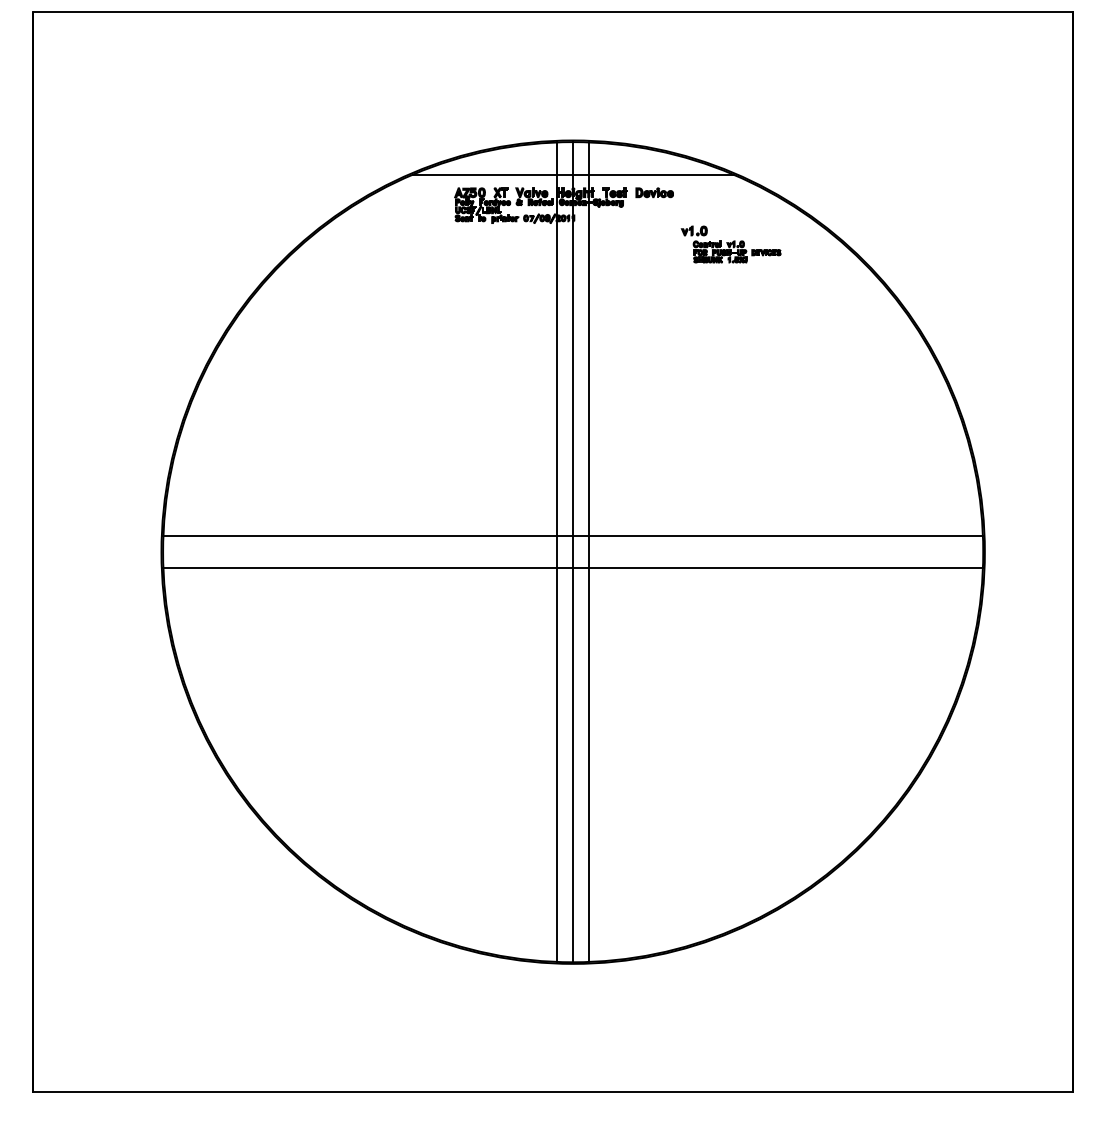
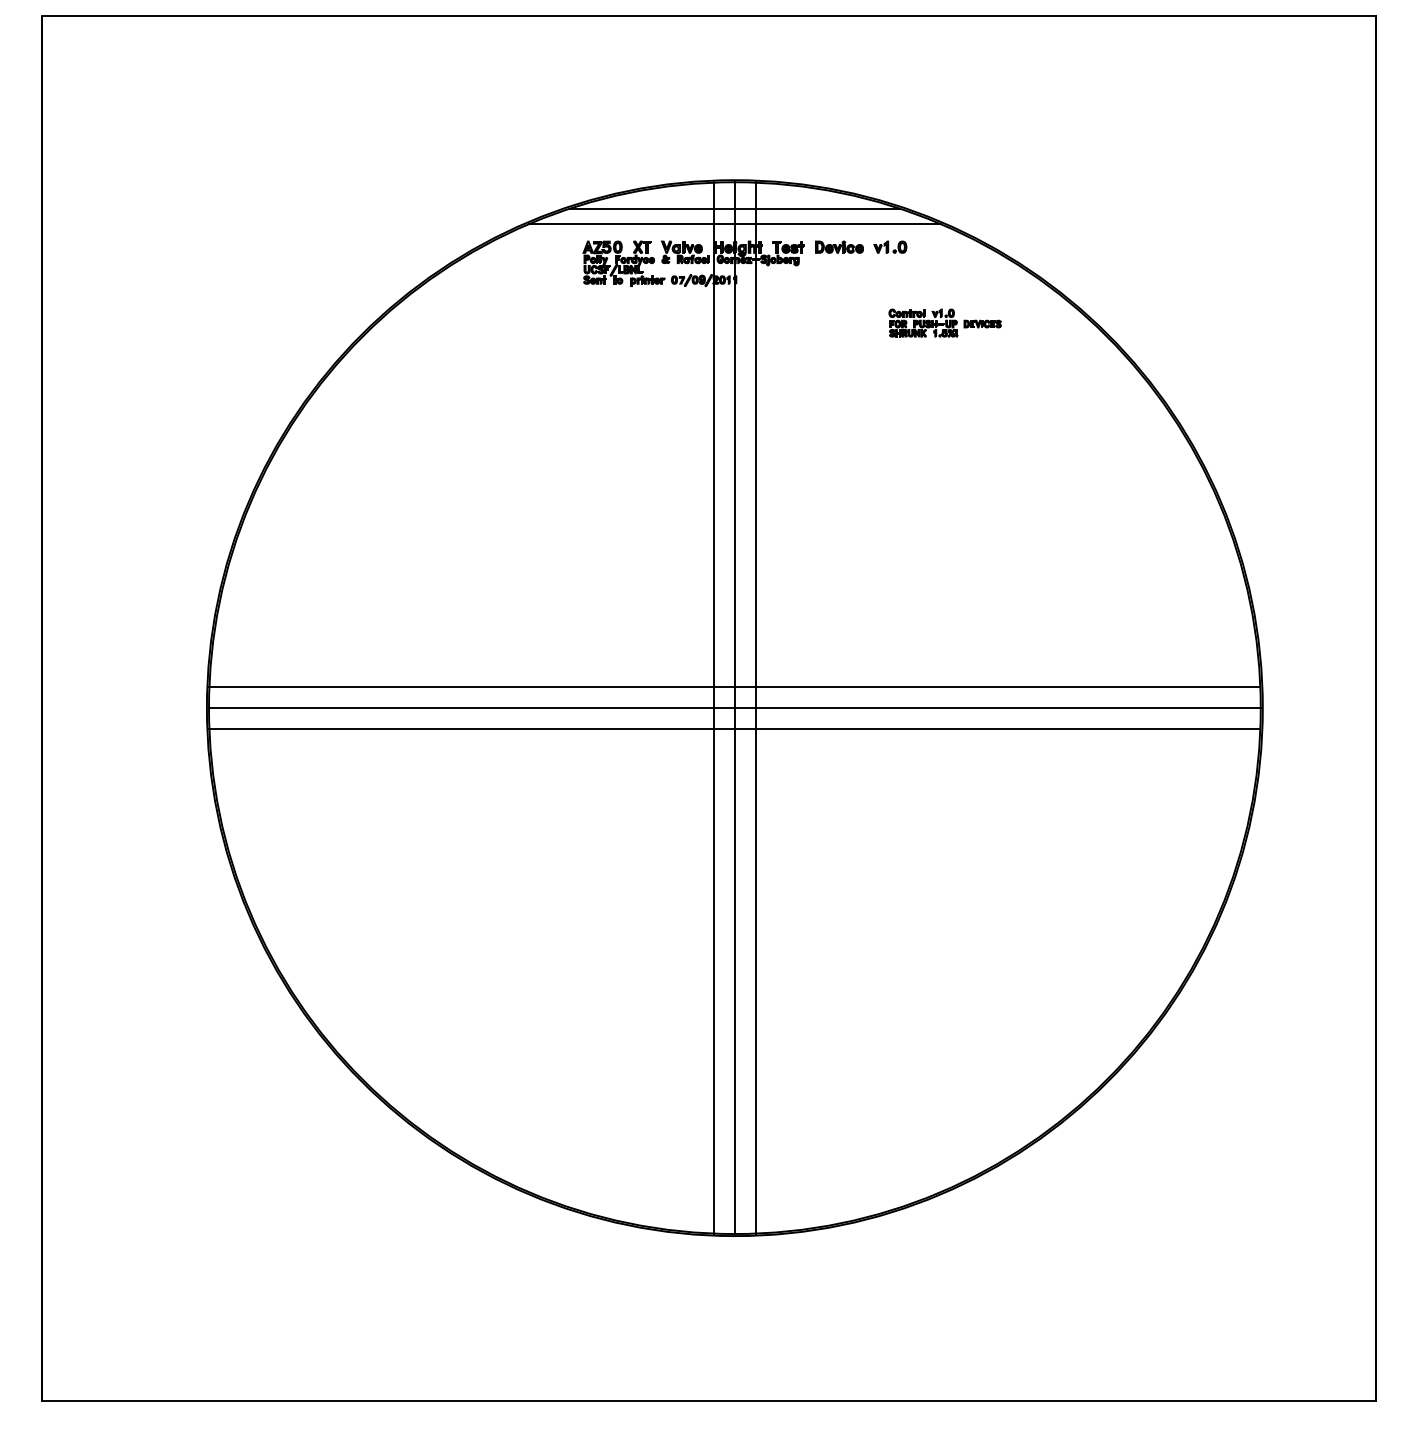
line: (572, 162) -> (734, 208), added
part: (694, 230) -> (890, 246), moved
line: (572, 552) -> (734, 708), added

